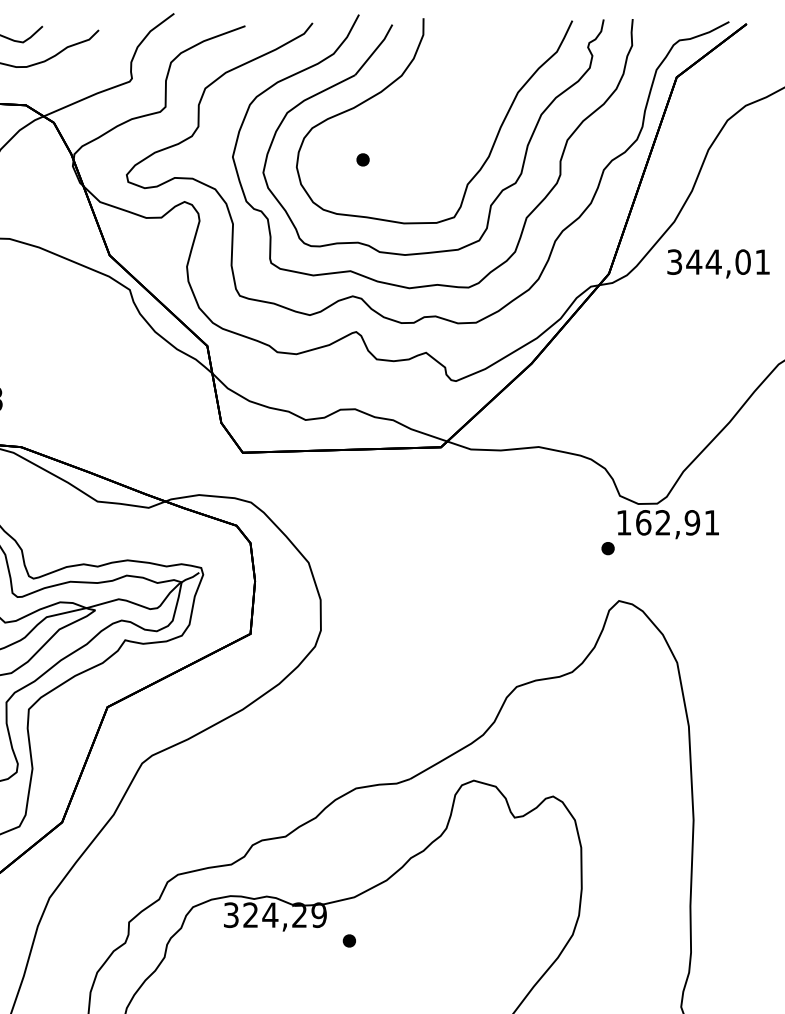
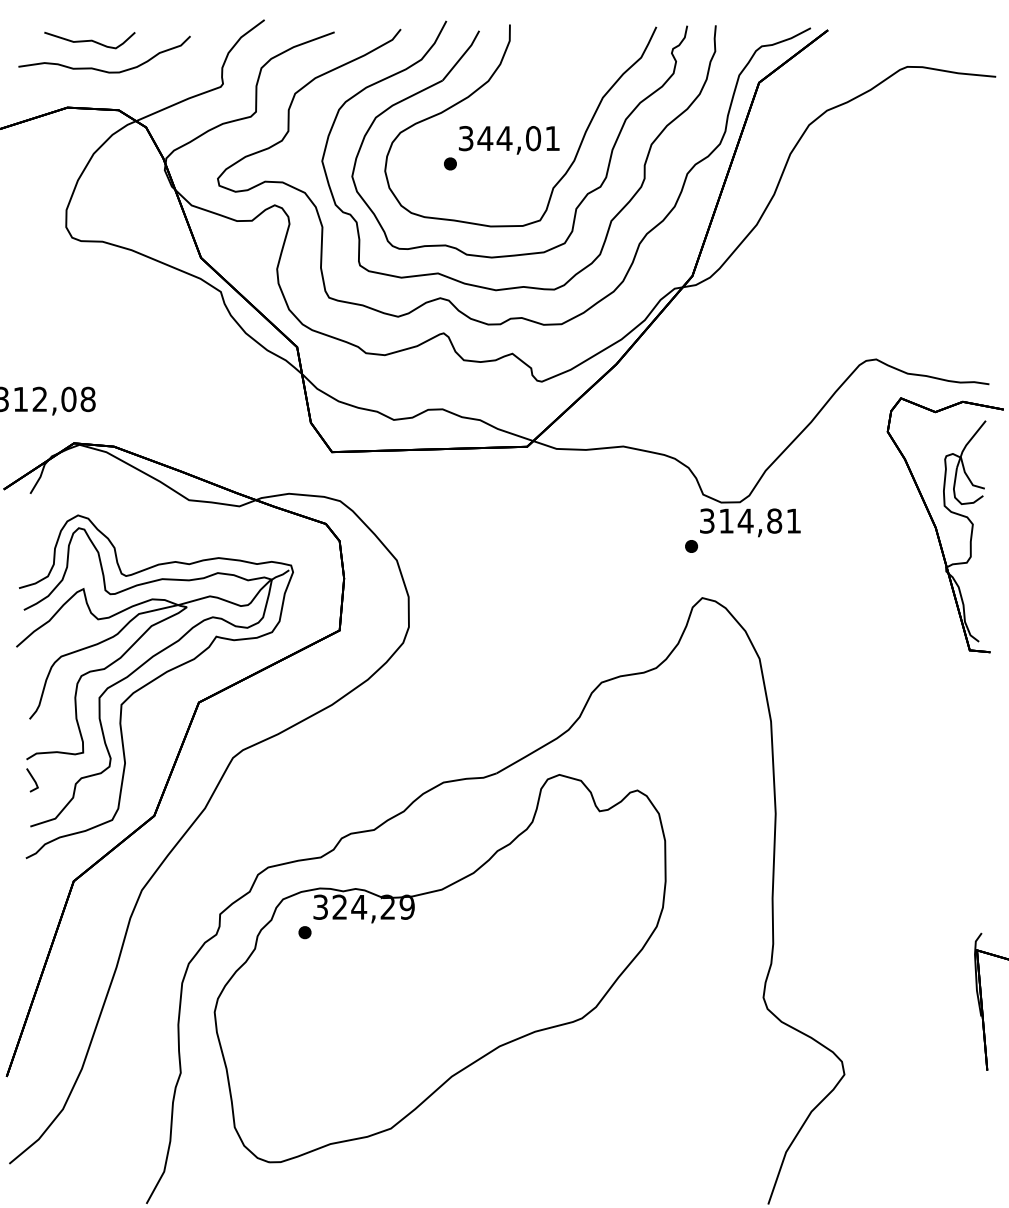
text: (718, 264) -> (509, 140), moved
text: (658, 522) -> (741, 520), 162,91 -> 314,81
part: (348, 940) -> (304, 932), moved

